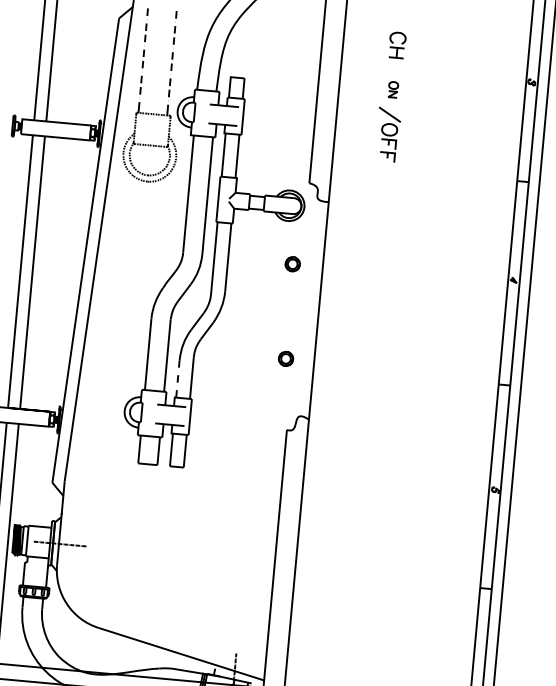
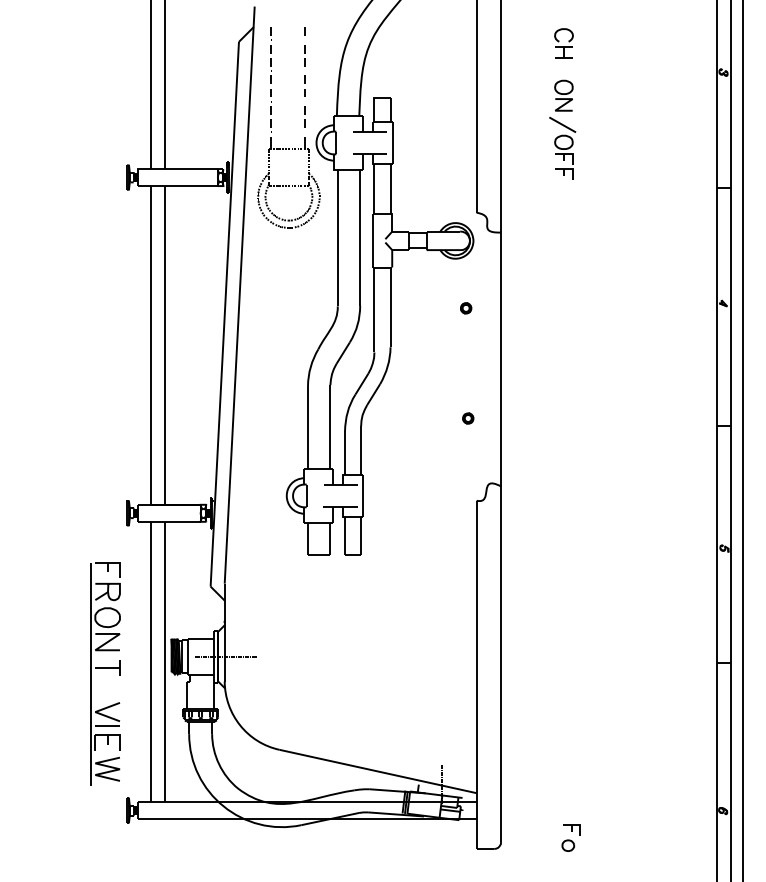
part: (392, 89) -> (563, 95), size x1.67
part: (293, 264) -> (466, 308), size x0.62
part: (286, 358) -> (468, 418), size x0.62
line: (178, 379) -> (345, 453), dashed -> solid

